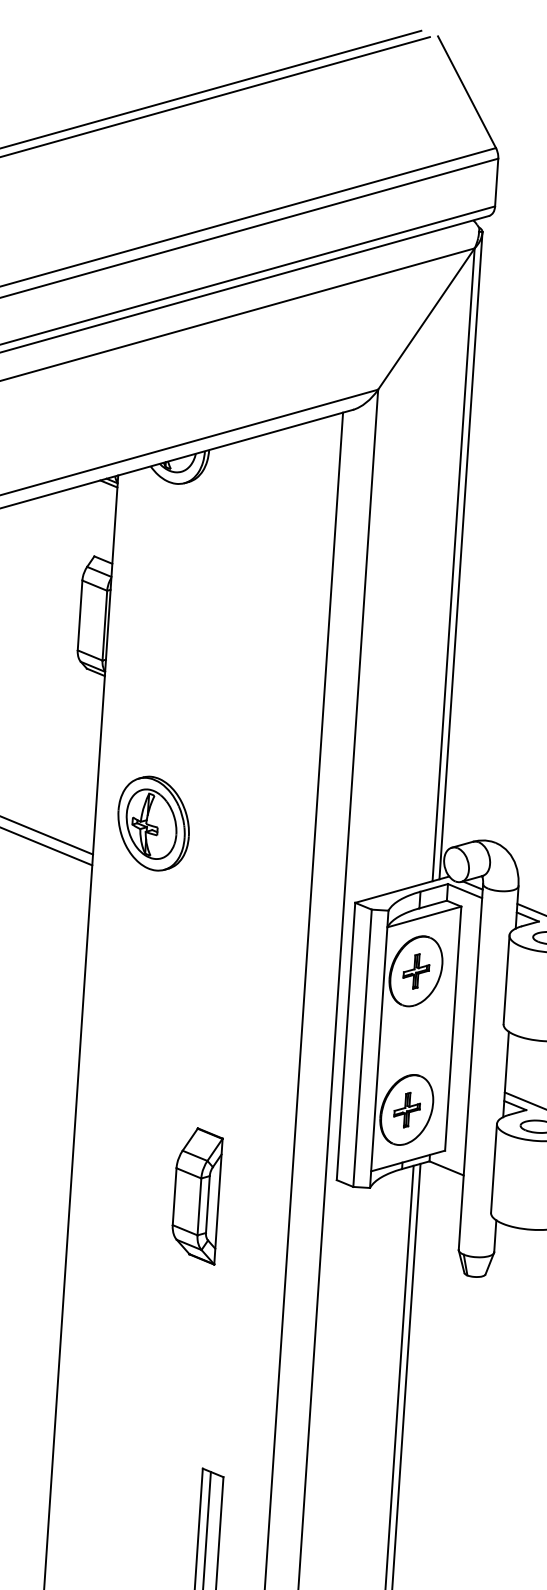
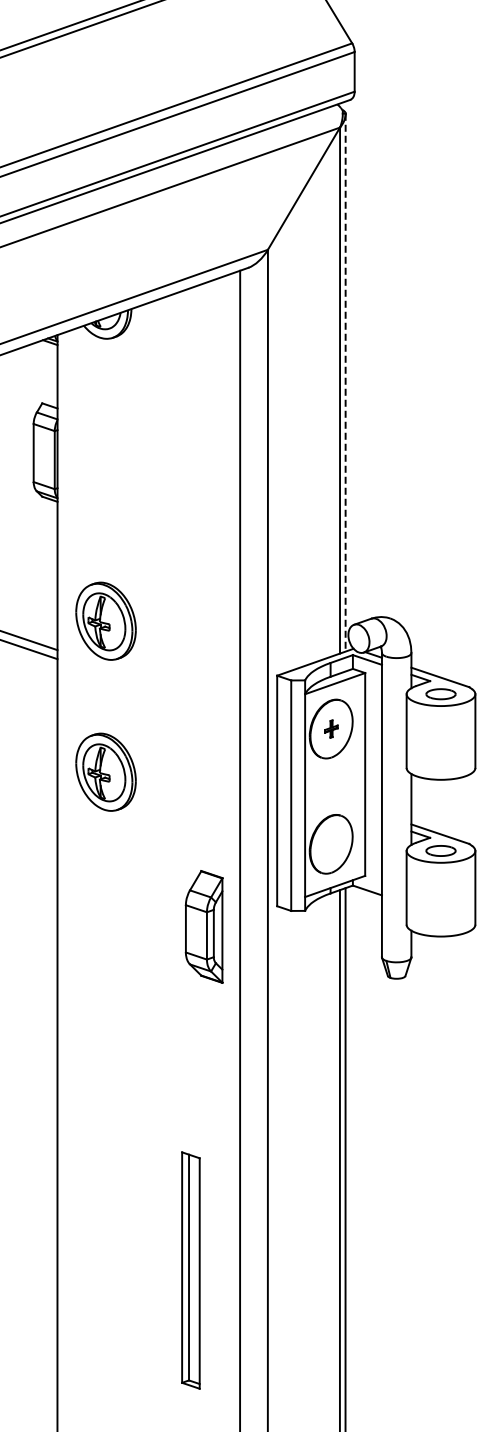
line: (460, 555) -> (345, 382), solid -> dashed
part: (416, 970) -> (331, 728), size x0.6
part: (141, 1004) -> (105, 771), added
part: (407, 1110) -> (331, 844), removed
part: (196, 1195) -> (203, 926), moved

